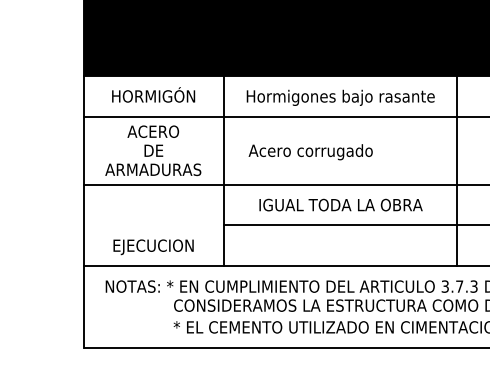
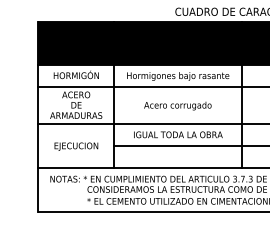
text: (310, 151) -> (177, 105), moved
text: (153, 246) -> (76, 146), moved

